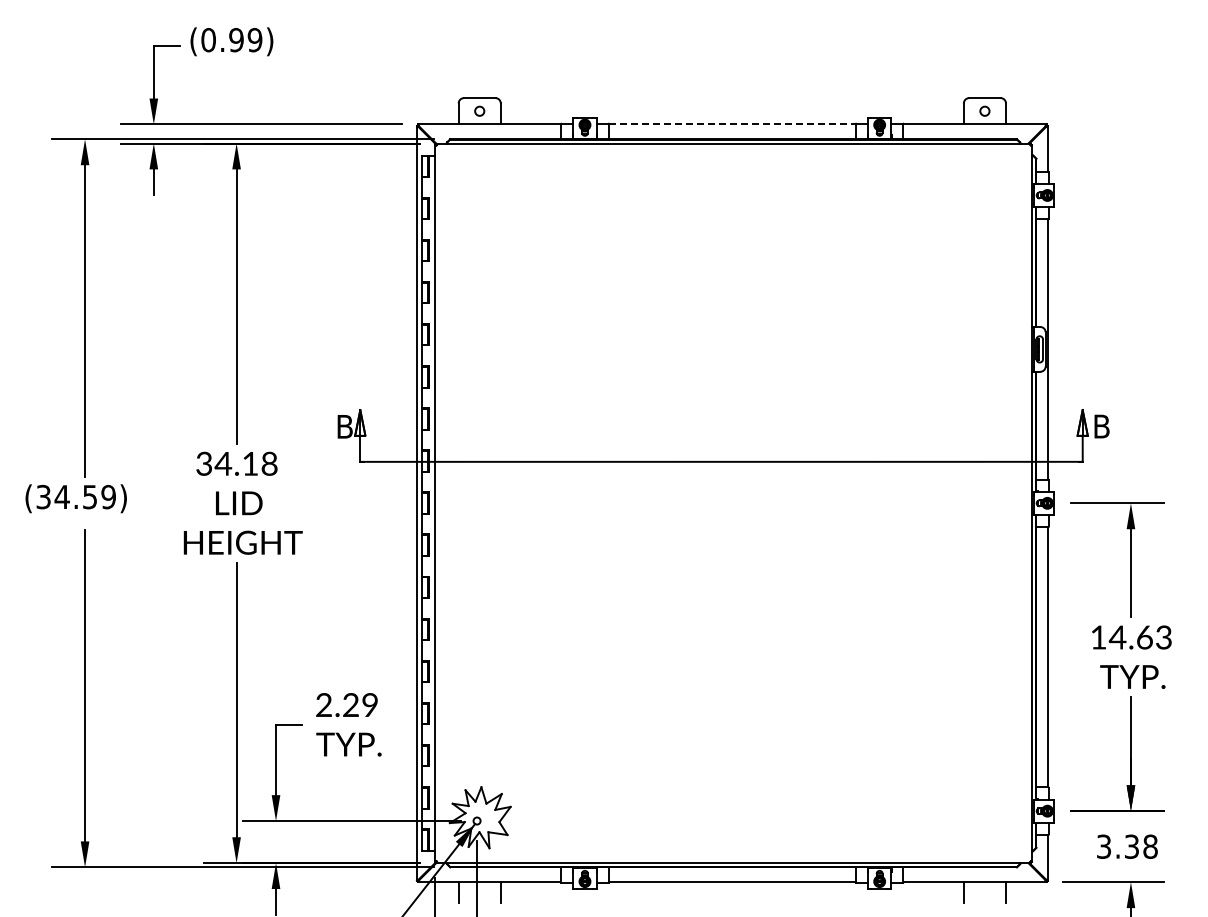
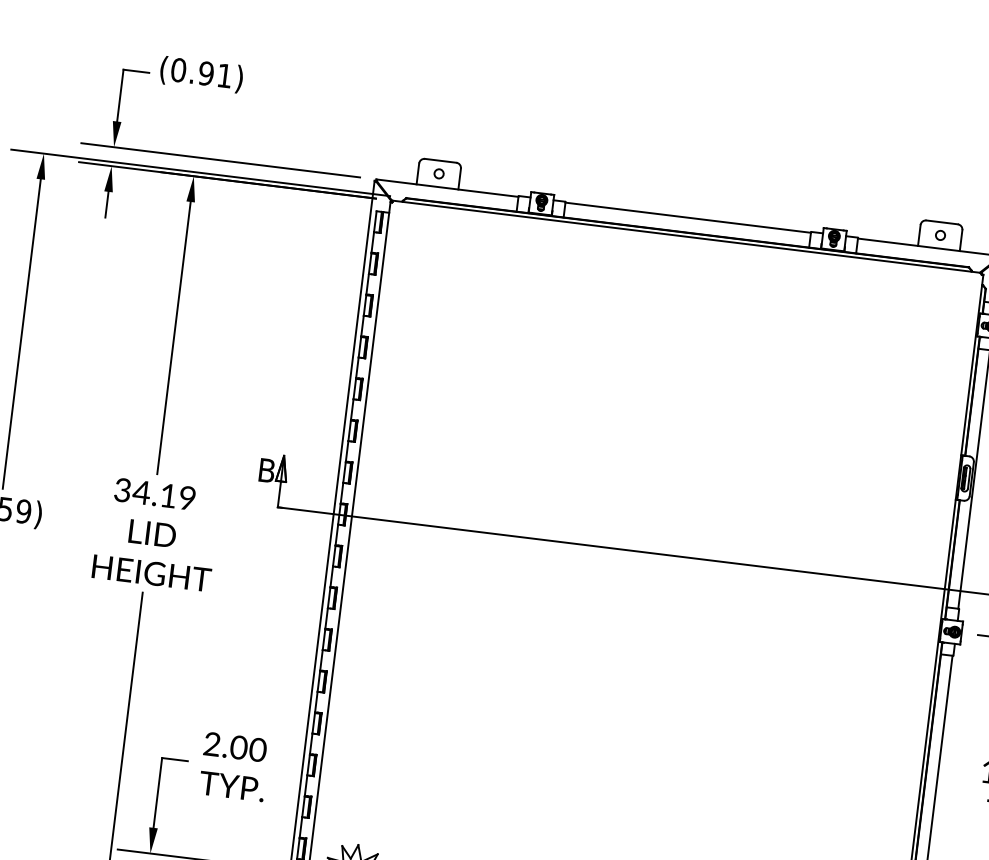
text: (254, 40) -> (224, 76), (0.99) -> (0.91)
line: (732, 124) -> (688, 217), dashed -> solid
text: (269, 464) -> (187, 498), 34.18 -> 34.19
text: (360, 705) -> (248, 749), 2.29 -> 2.00

